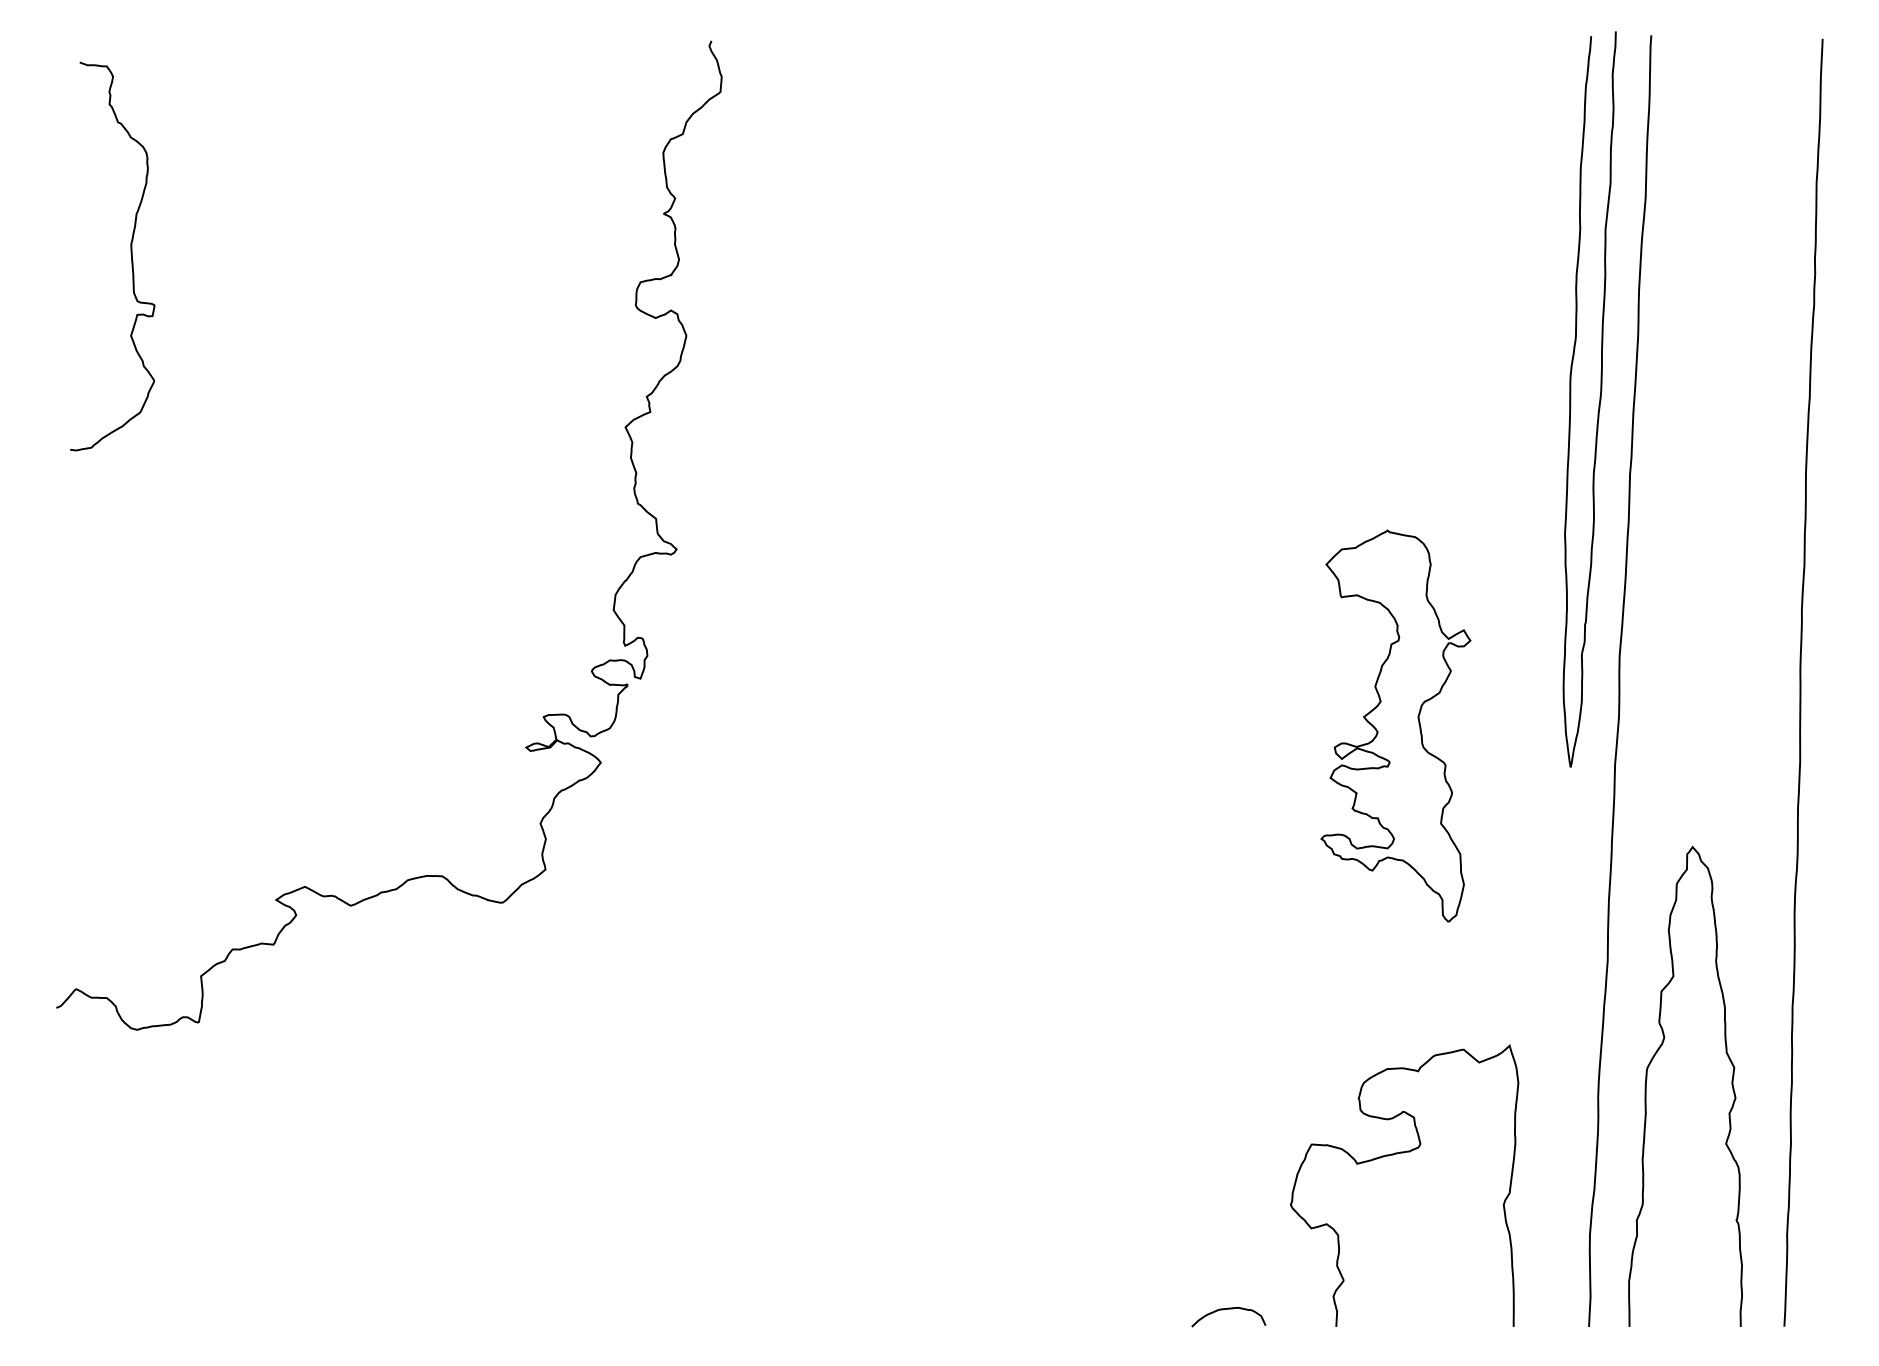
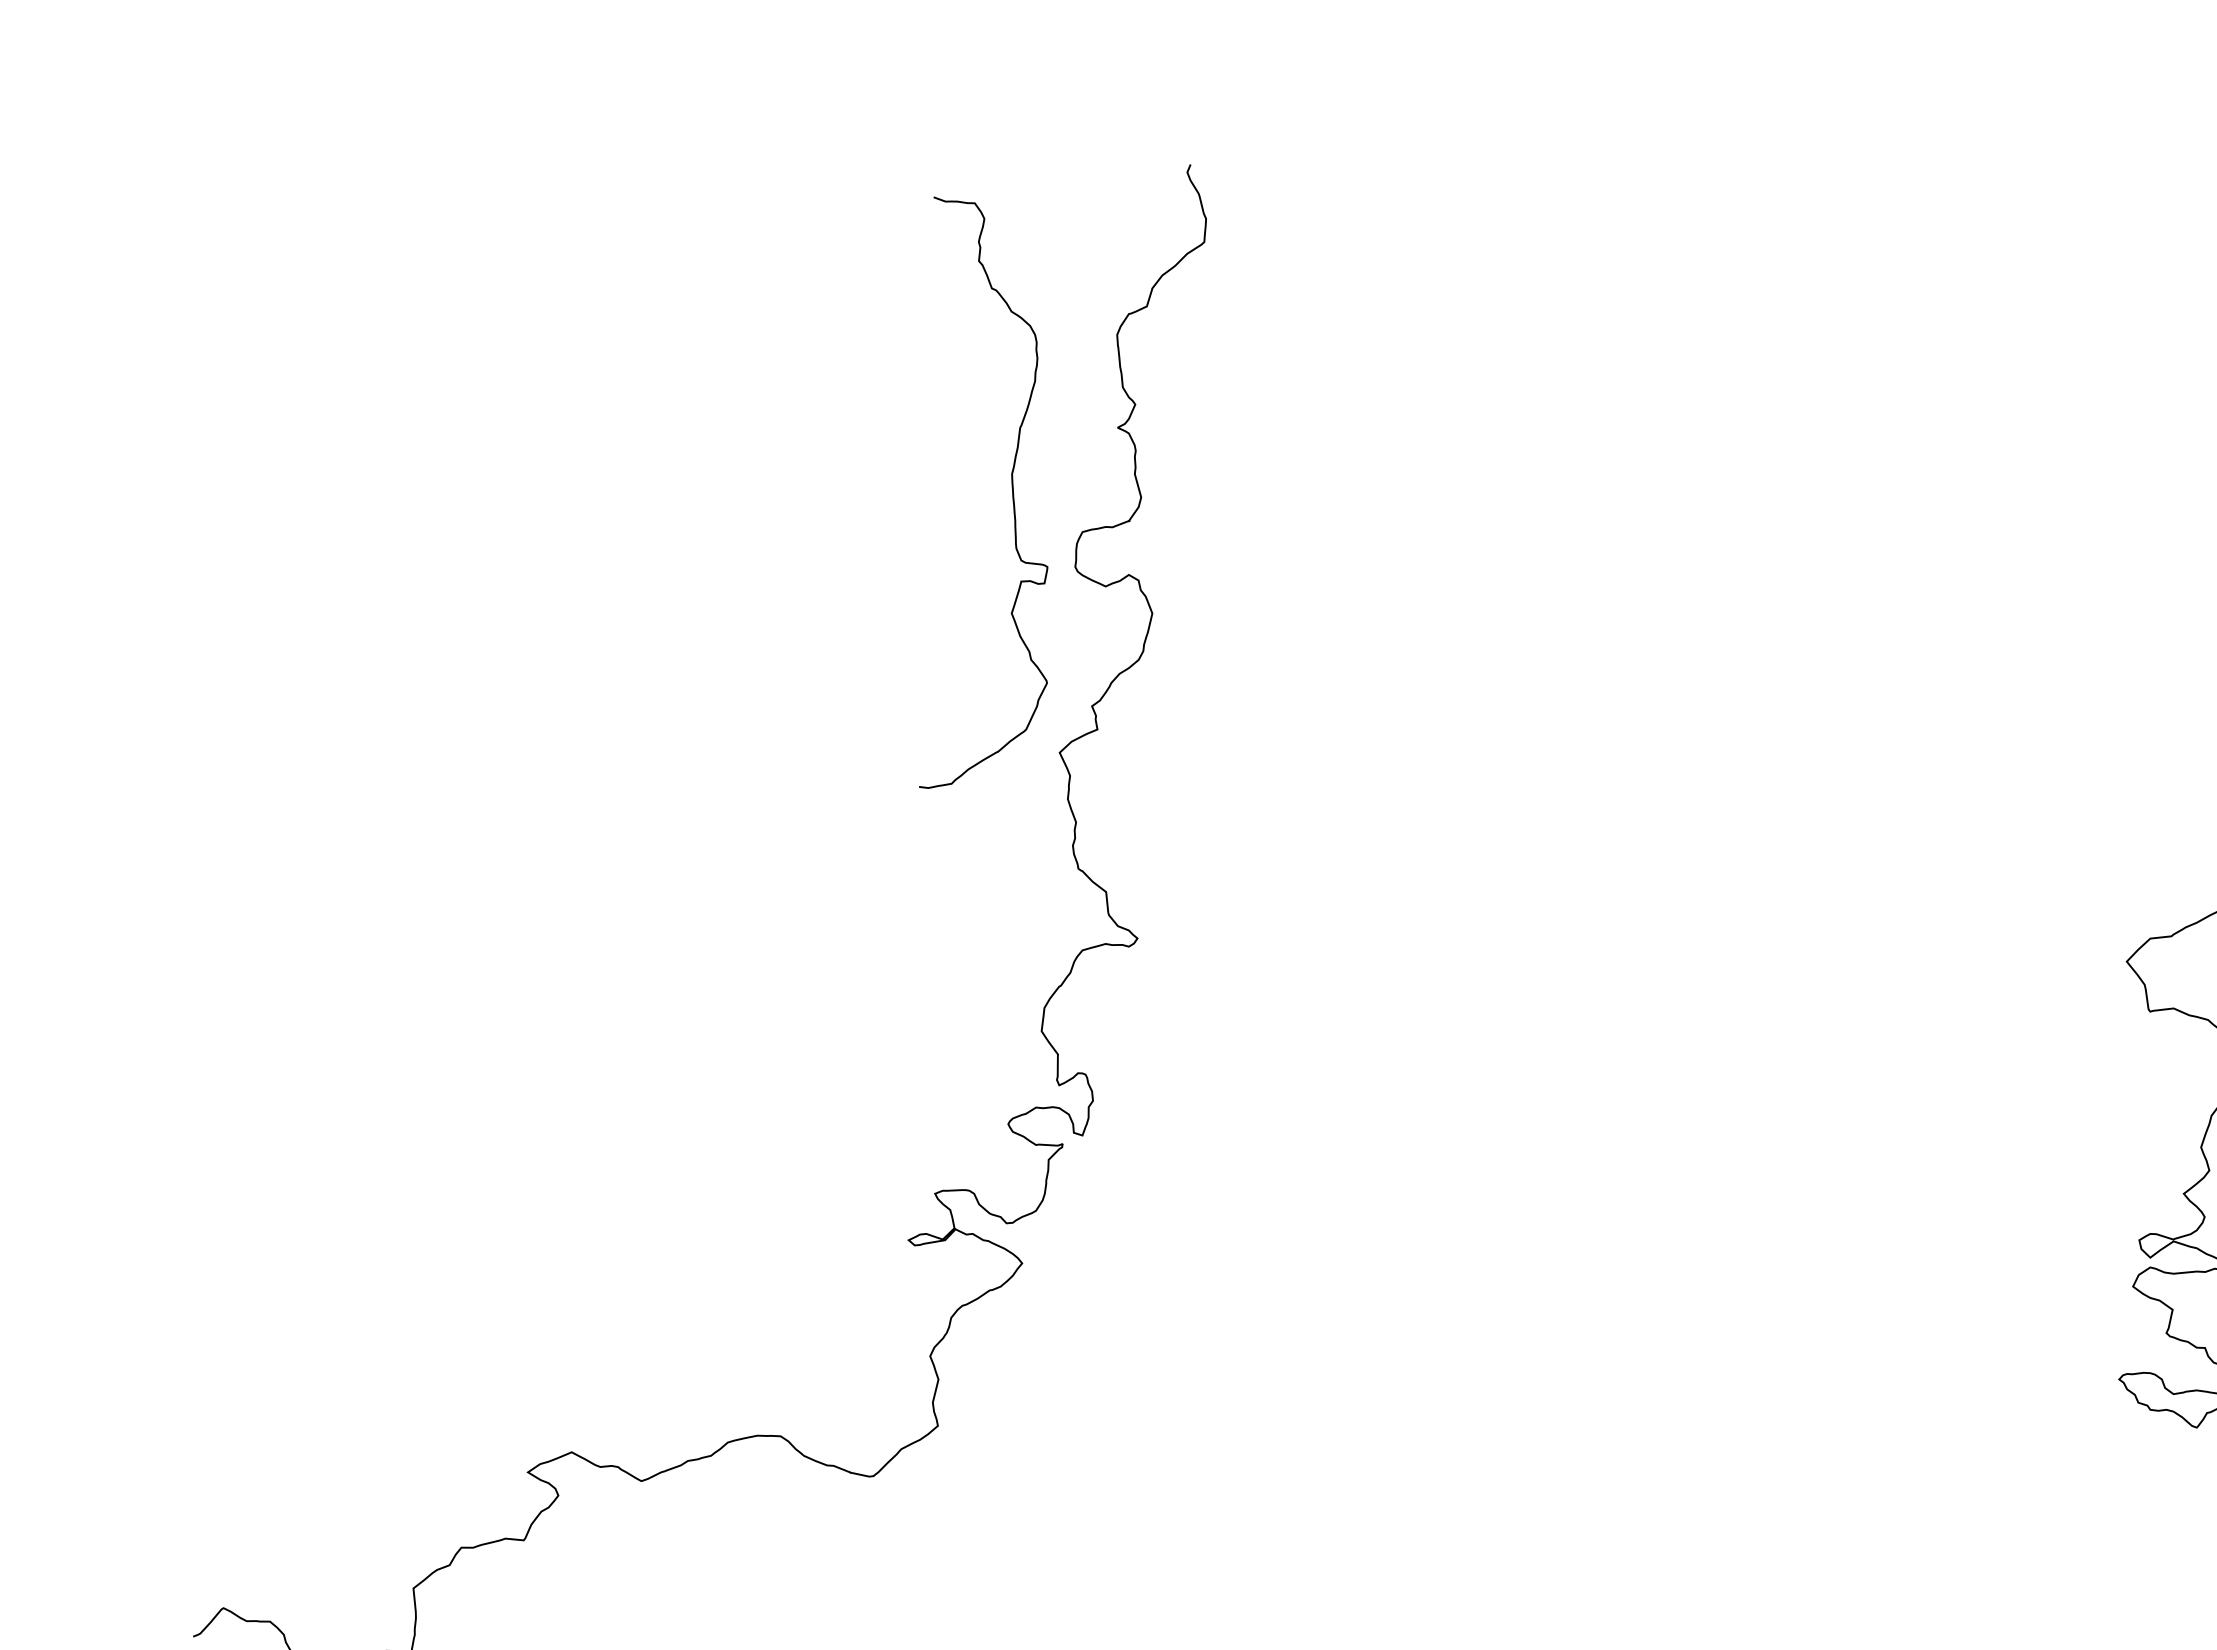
part: (130, 254) -> (1010, 489), moved

